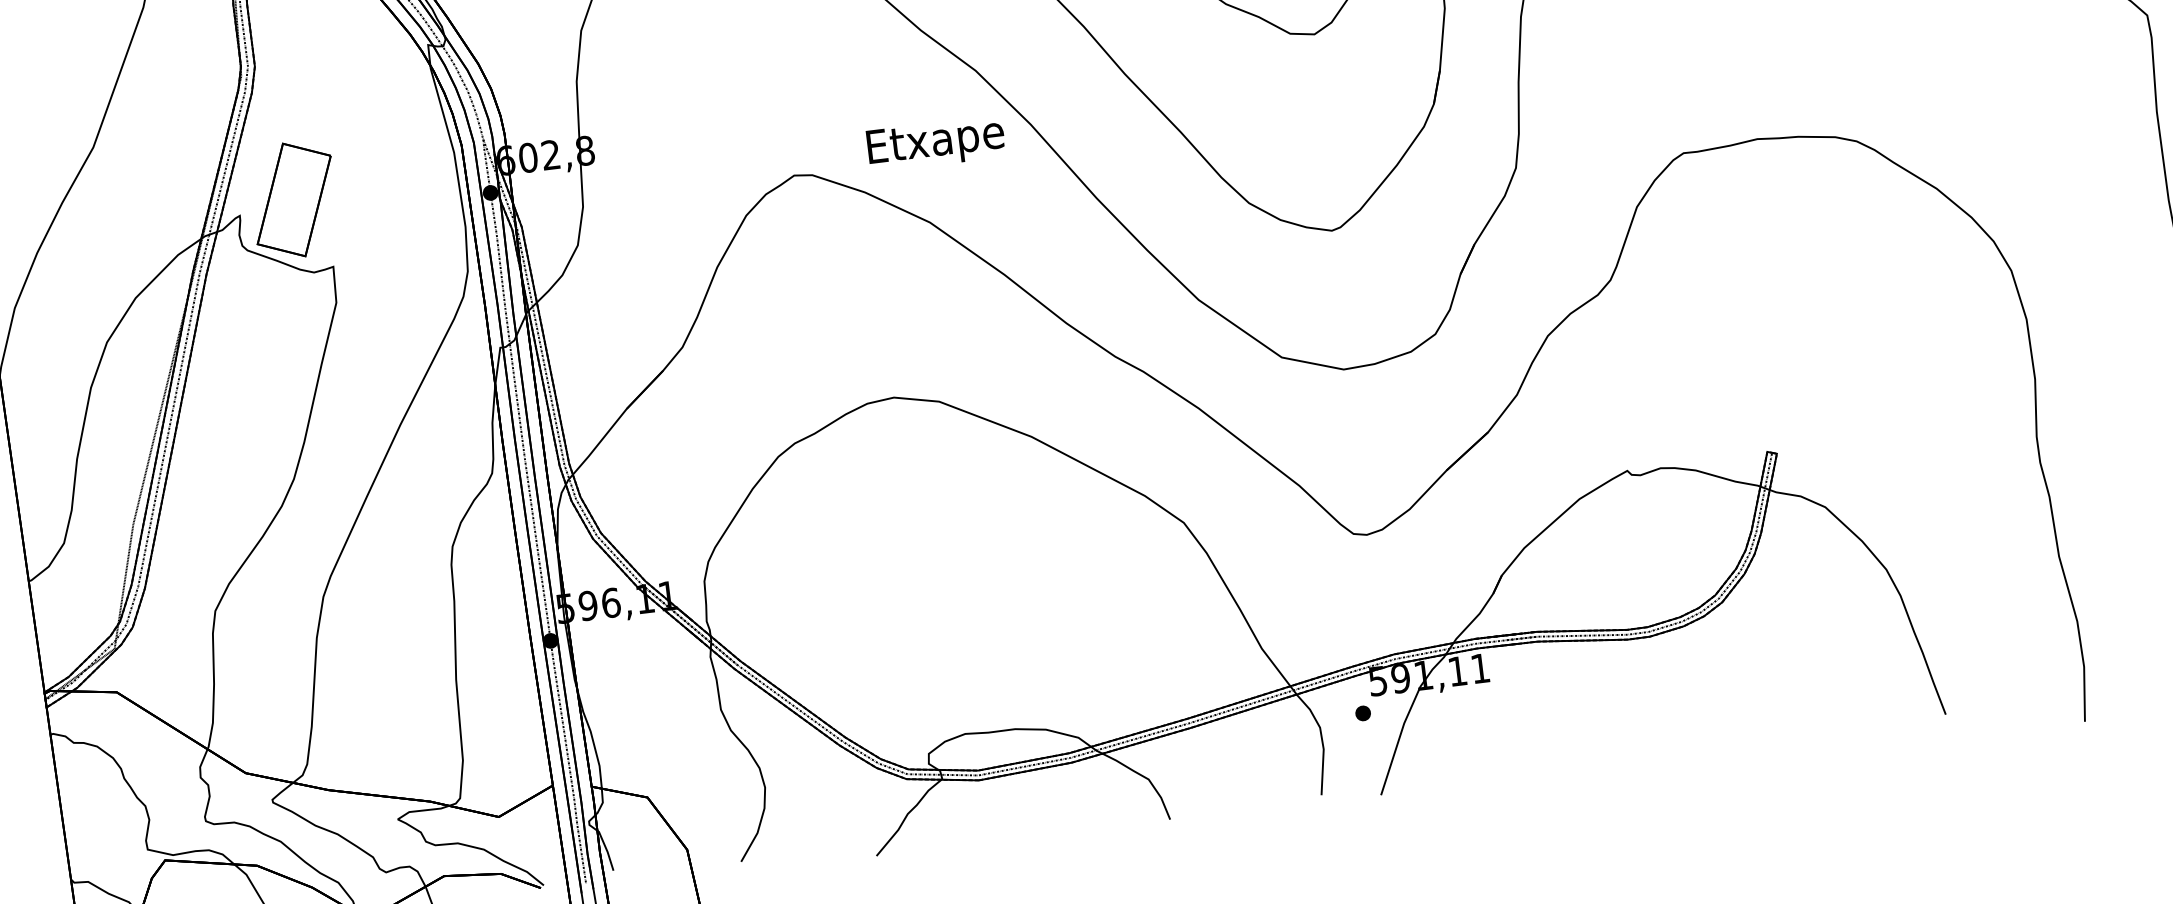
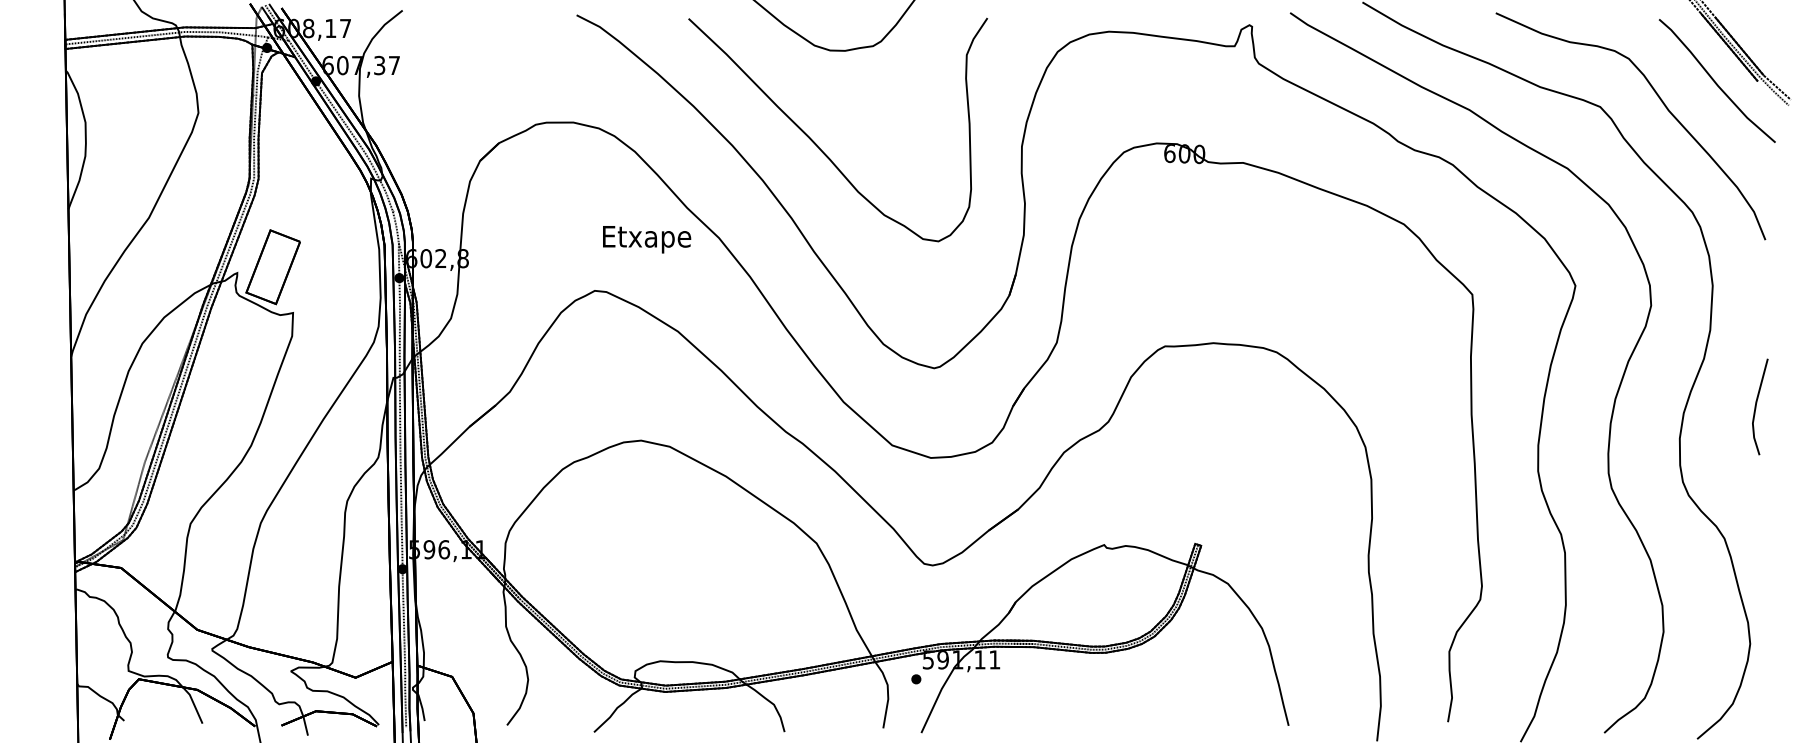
text: (936, 143) -> (647, 239), moved

